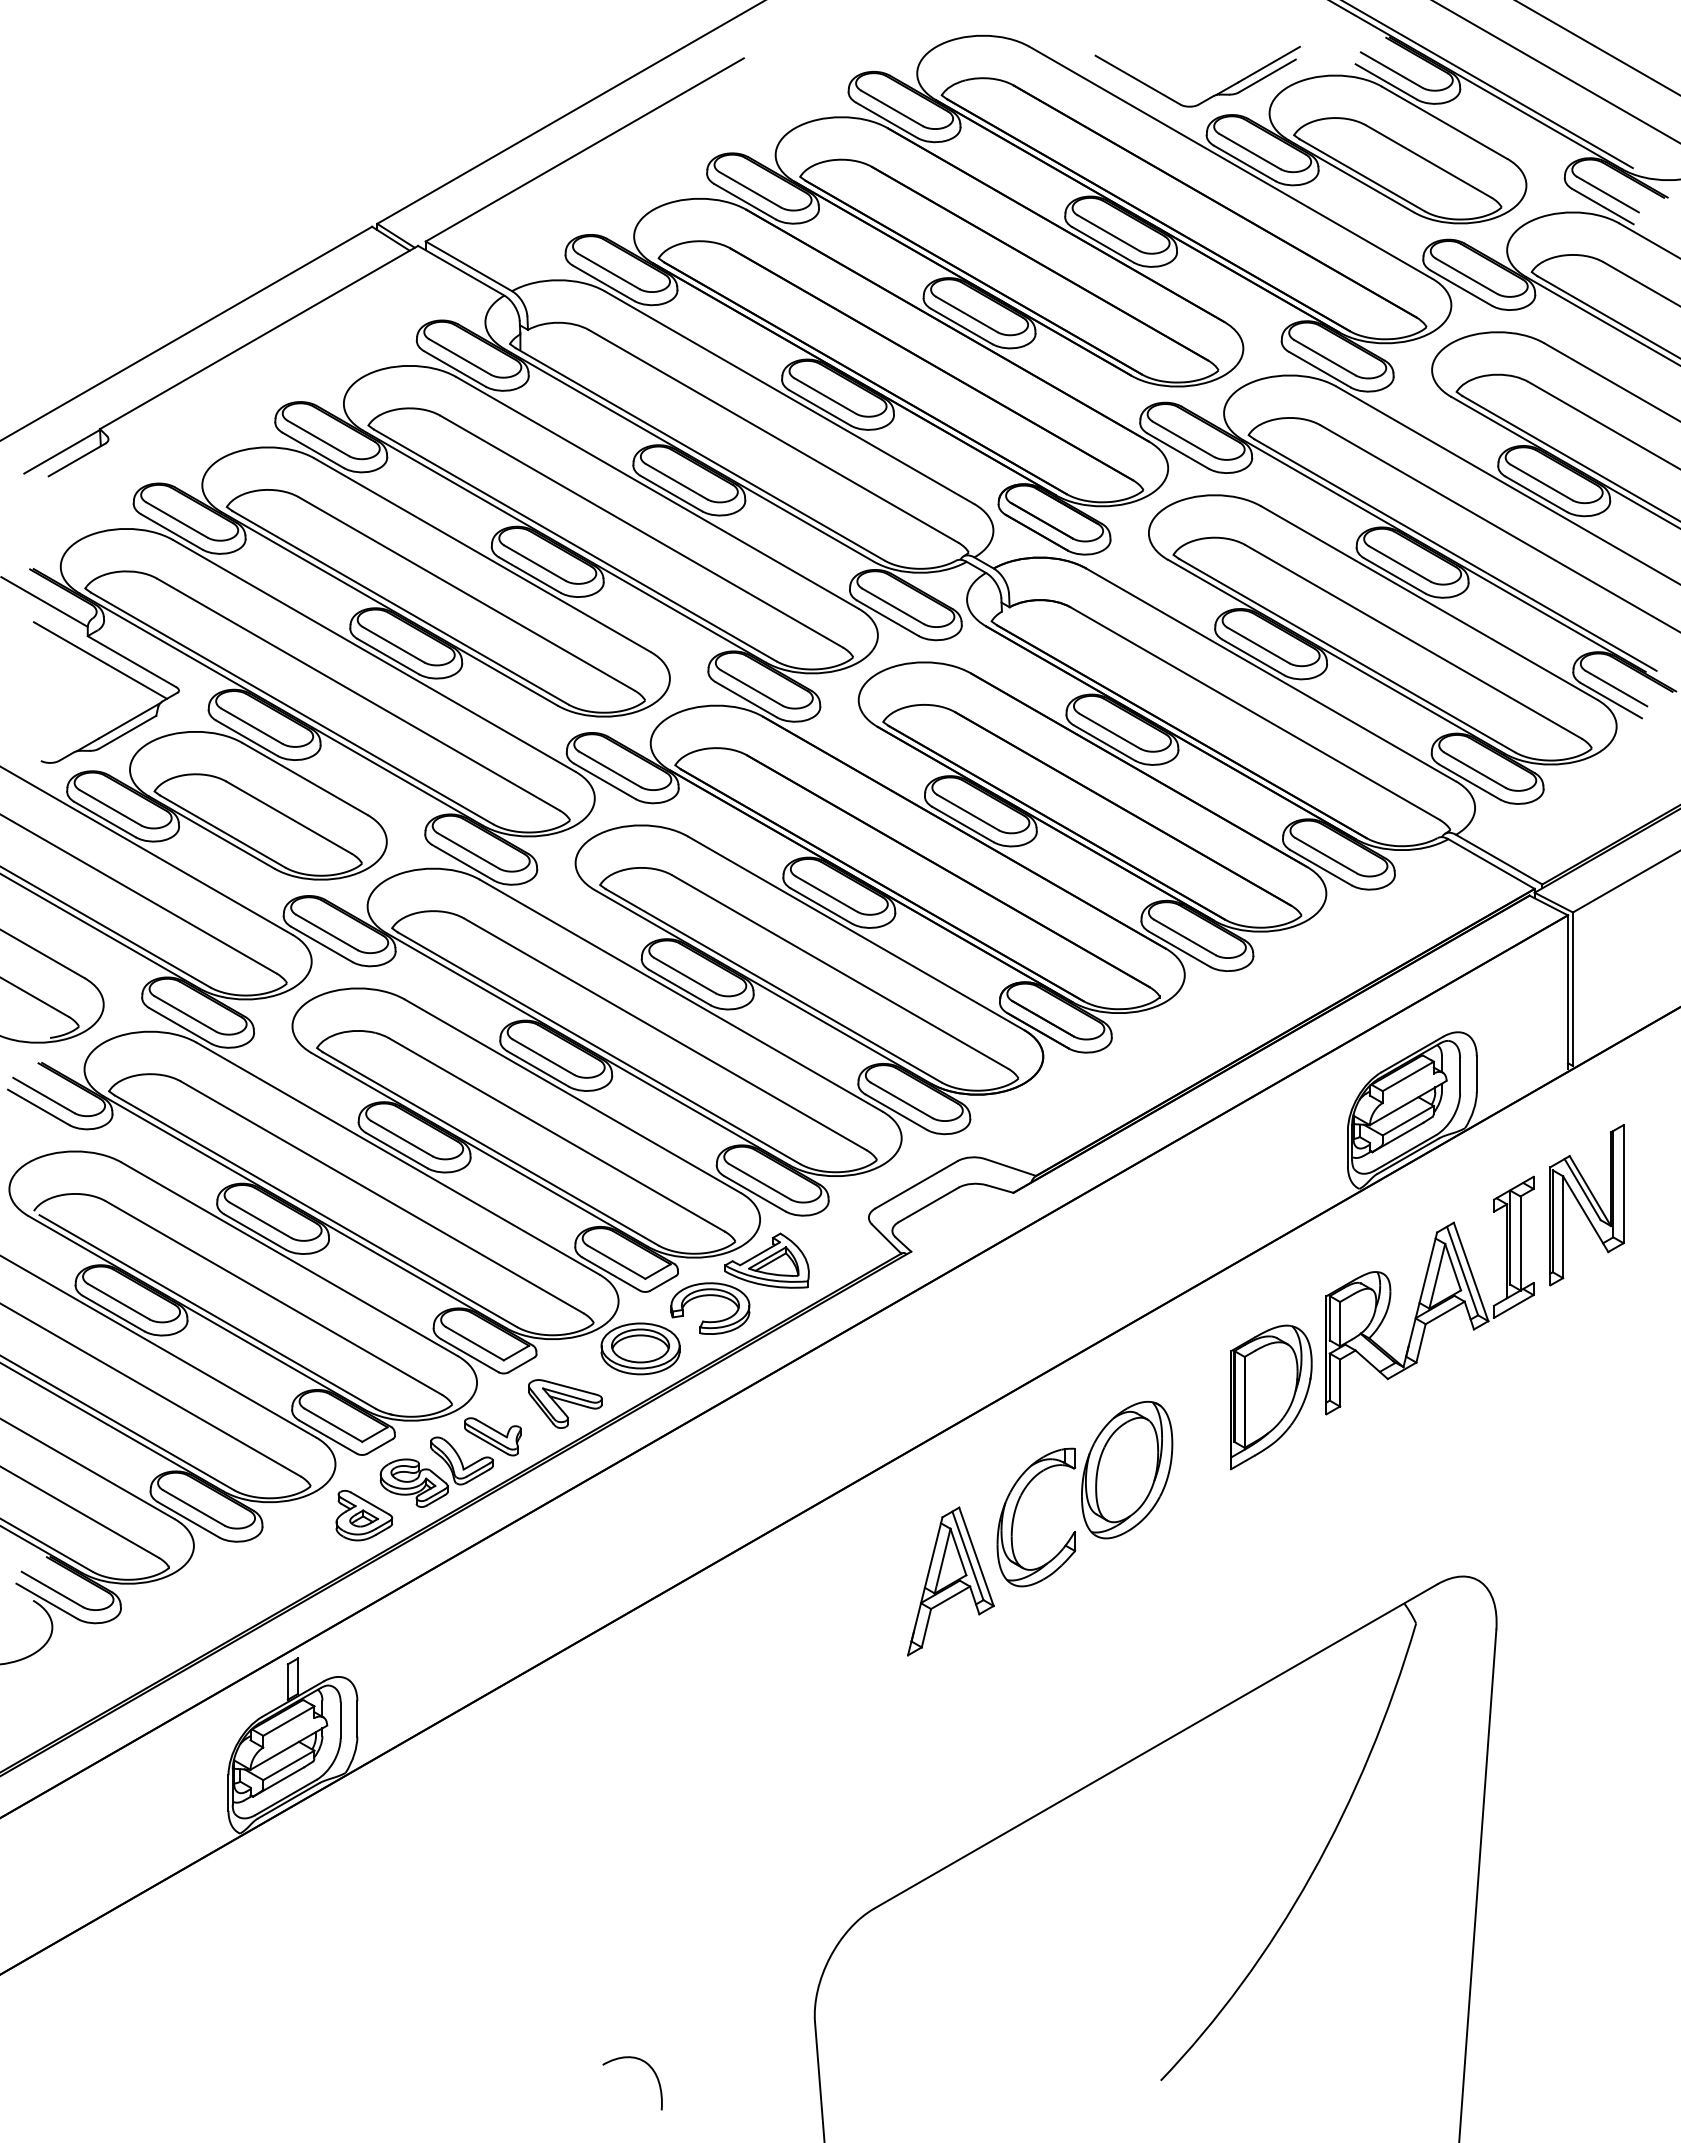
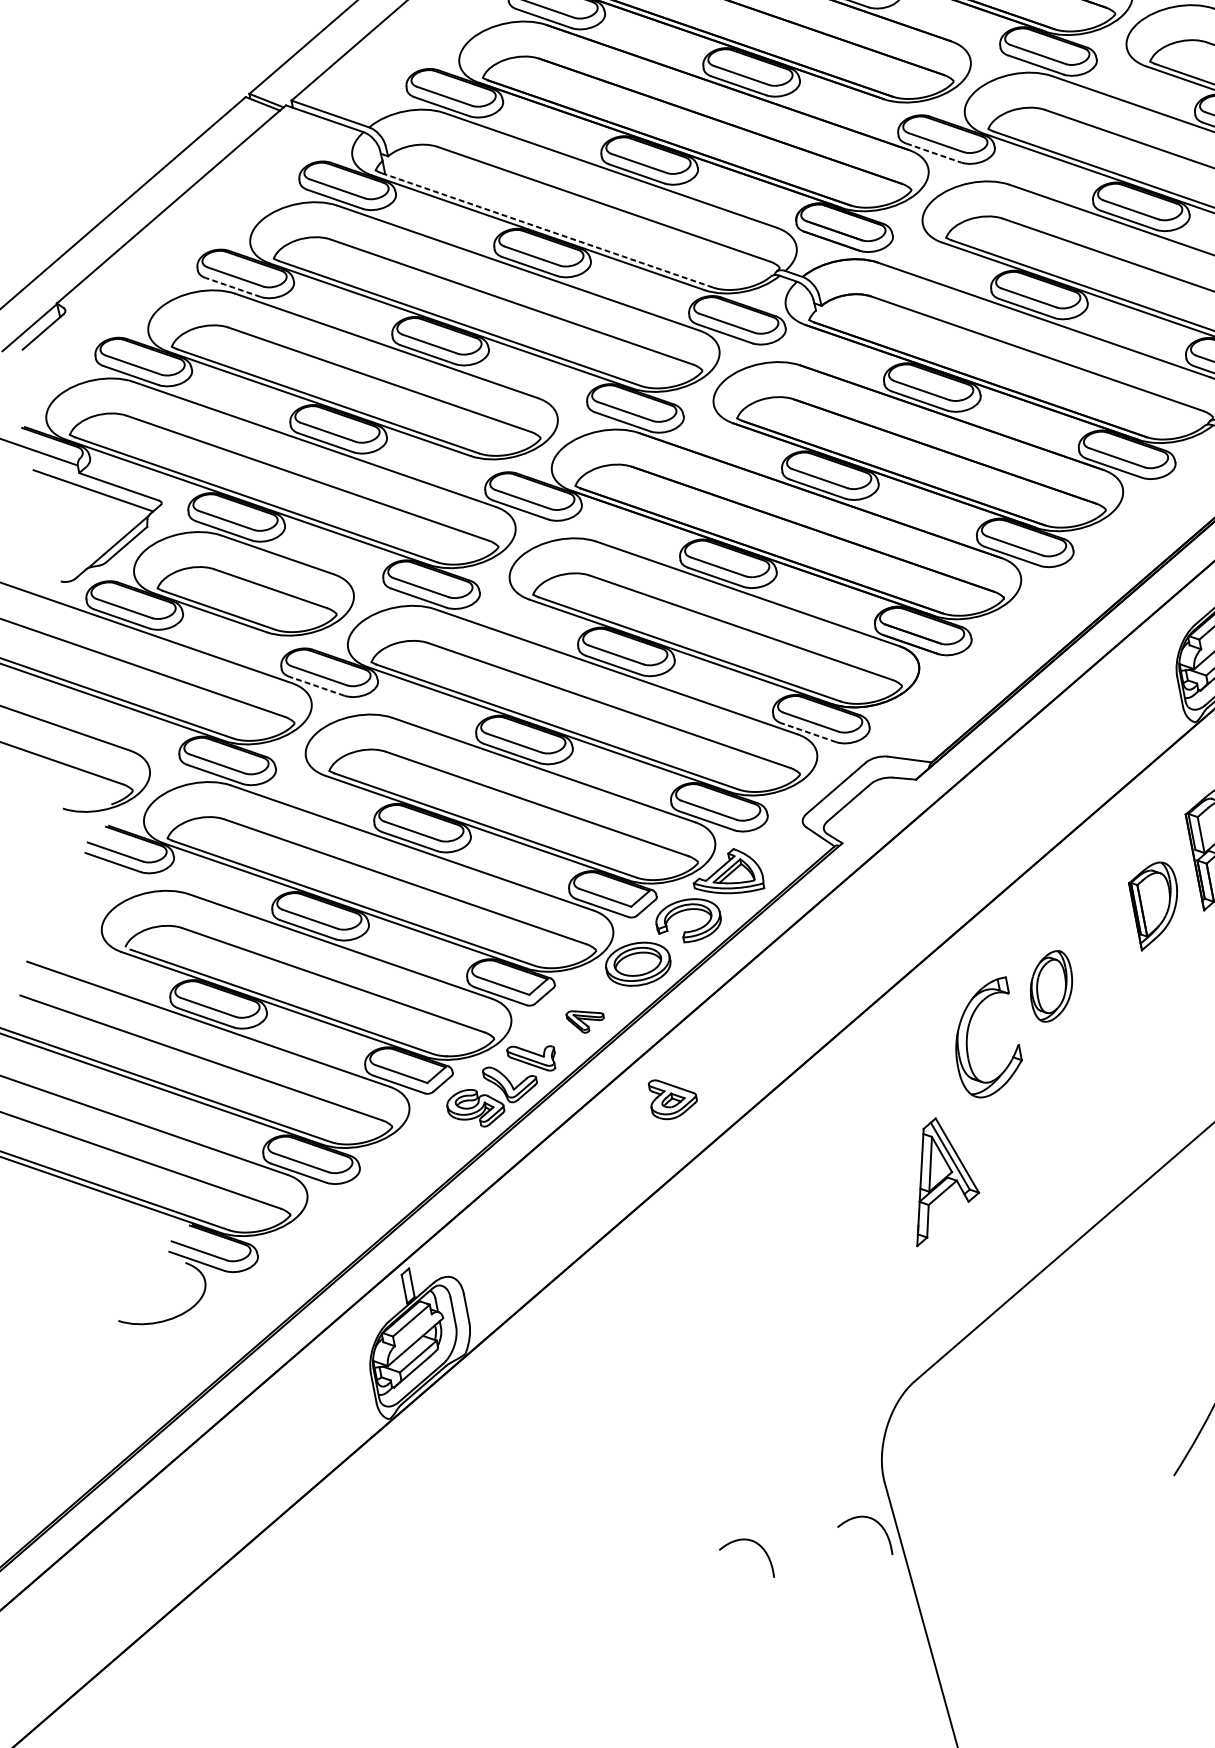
line: (312, 450) -> (232, 287), solid -> dashed
line: (1178, 451) -> (934, 153), solid -> dashed
line: (699, 454) -> (546, 230), solid -> dashed
line: (321, 944) -> (316, 686), solid -> dashed
line: (896, 1112) -> (808, 732), solid -> dashed
part: (1271, 1397) -> (1157, 905), size x0.7
part: (565, 1403) -> (586, 1020), size x0.6
part: (1127, 1469) -> (1051, 985), size x0.6
part: (364, 1515) -> (673, 1097), moved
part: (950, 1581) -> (940, 1179), moved
curve: (794, 2066) -> (874, 1521), added

